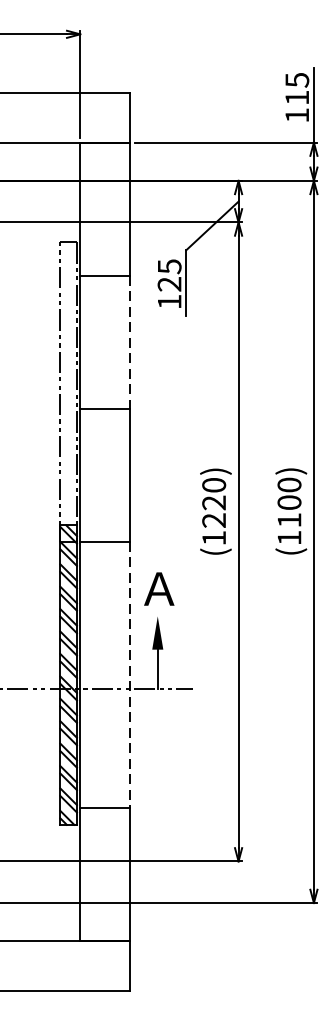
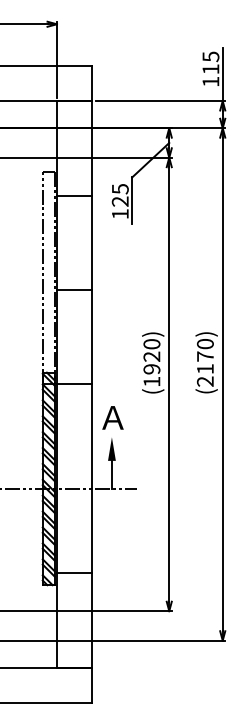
line: (130, 343) -> (92, 243), dashed -> solid
text: (288, 519) -> (204, 368), (1100) -> (2170)
text: (213, 520) -> (151, 369), (1220) -> (1920)
line: (130, 675) -> (92, 479), dashed -> solid

